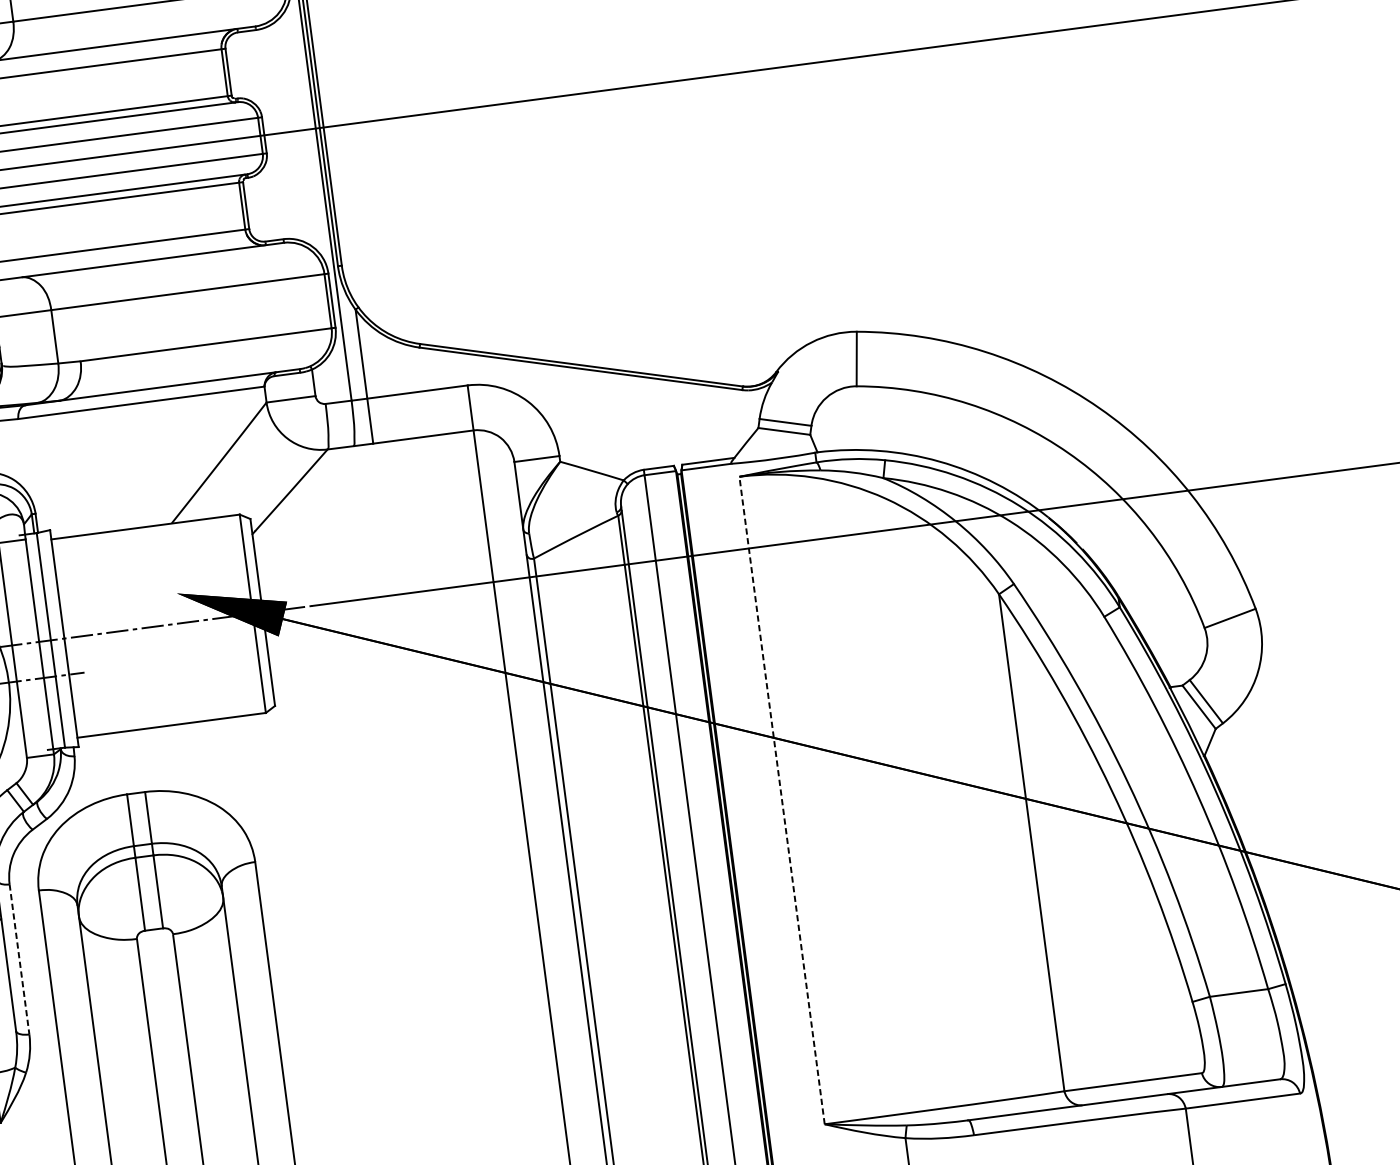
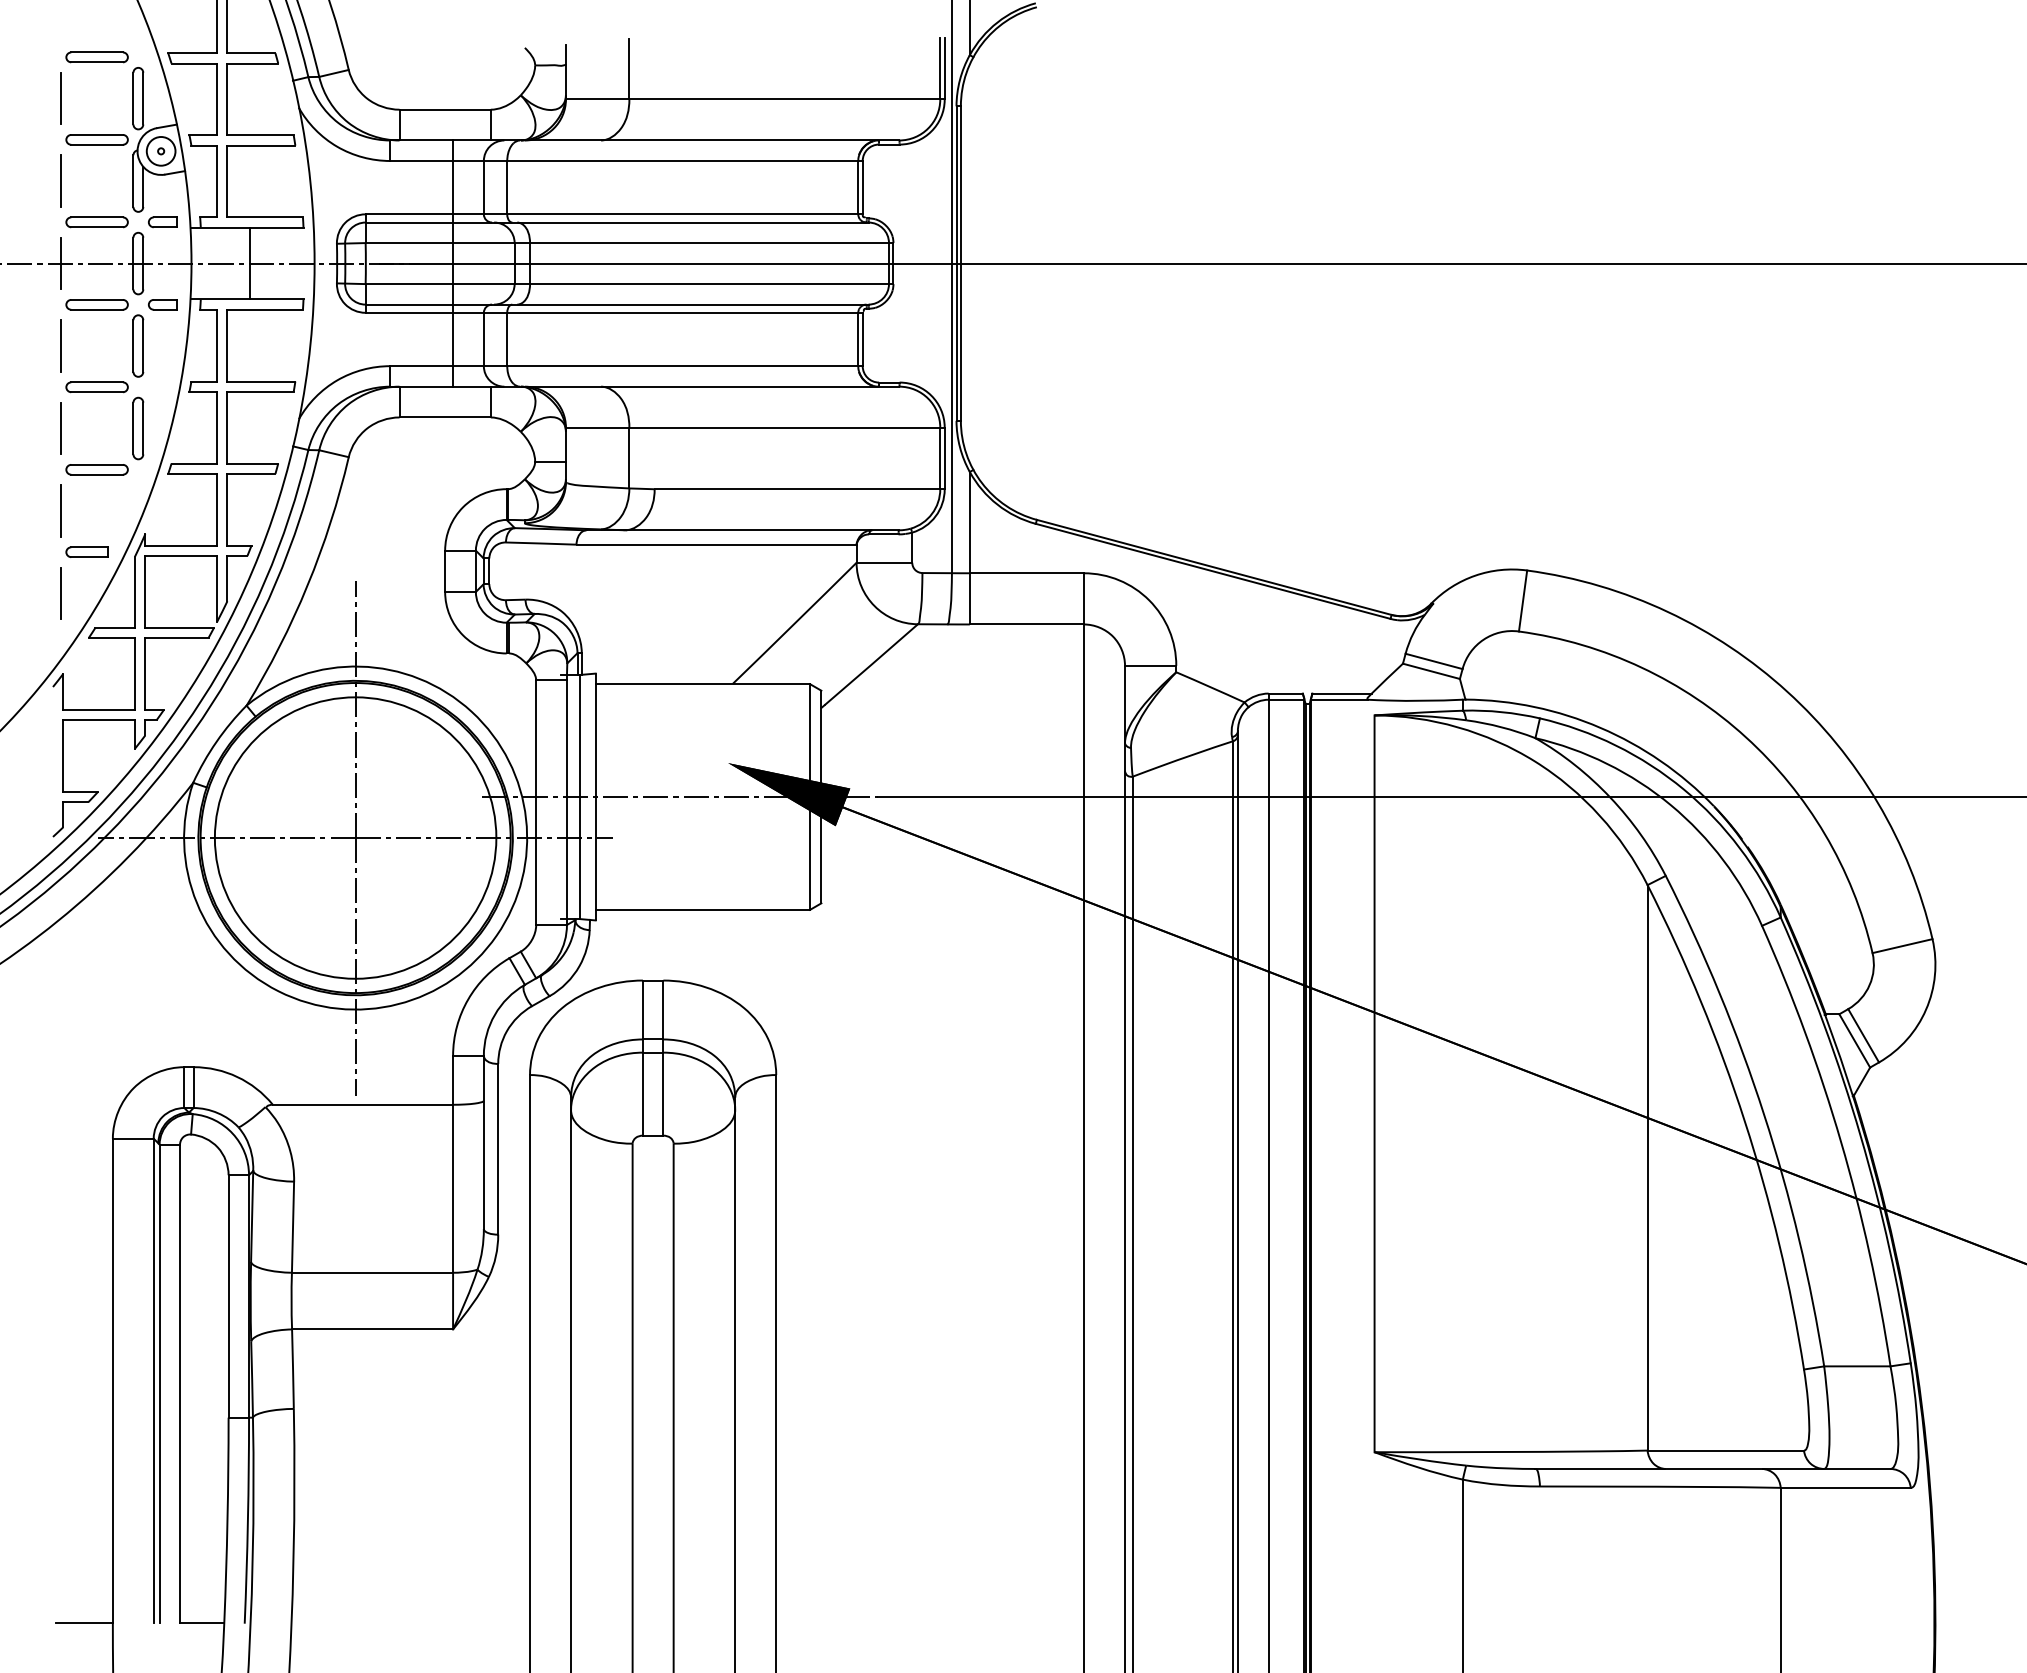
line: (781, 800) -> (1374, 1083), dashed -> solid
line: (19, 959) -> (498, 1149), dashed -> solid

